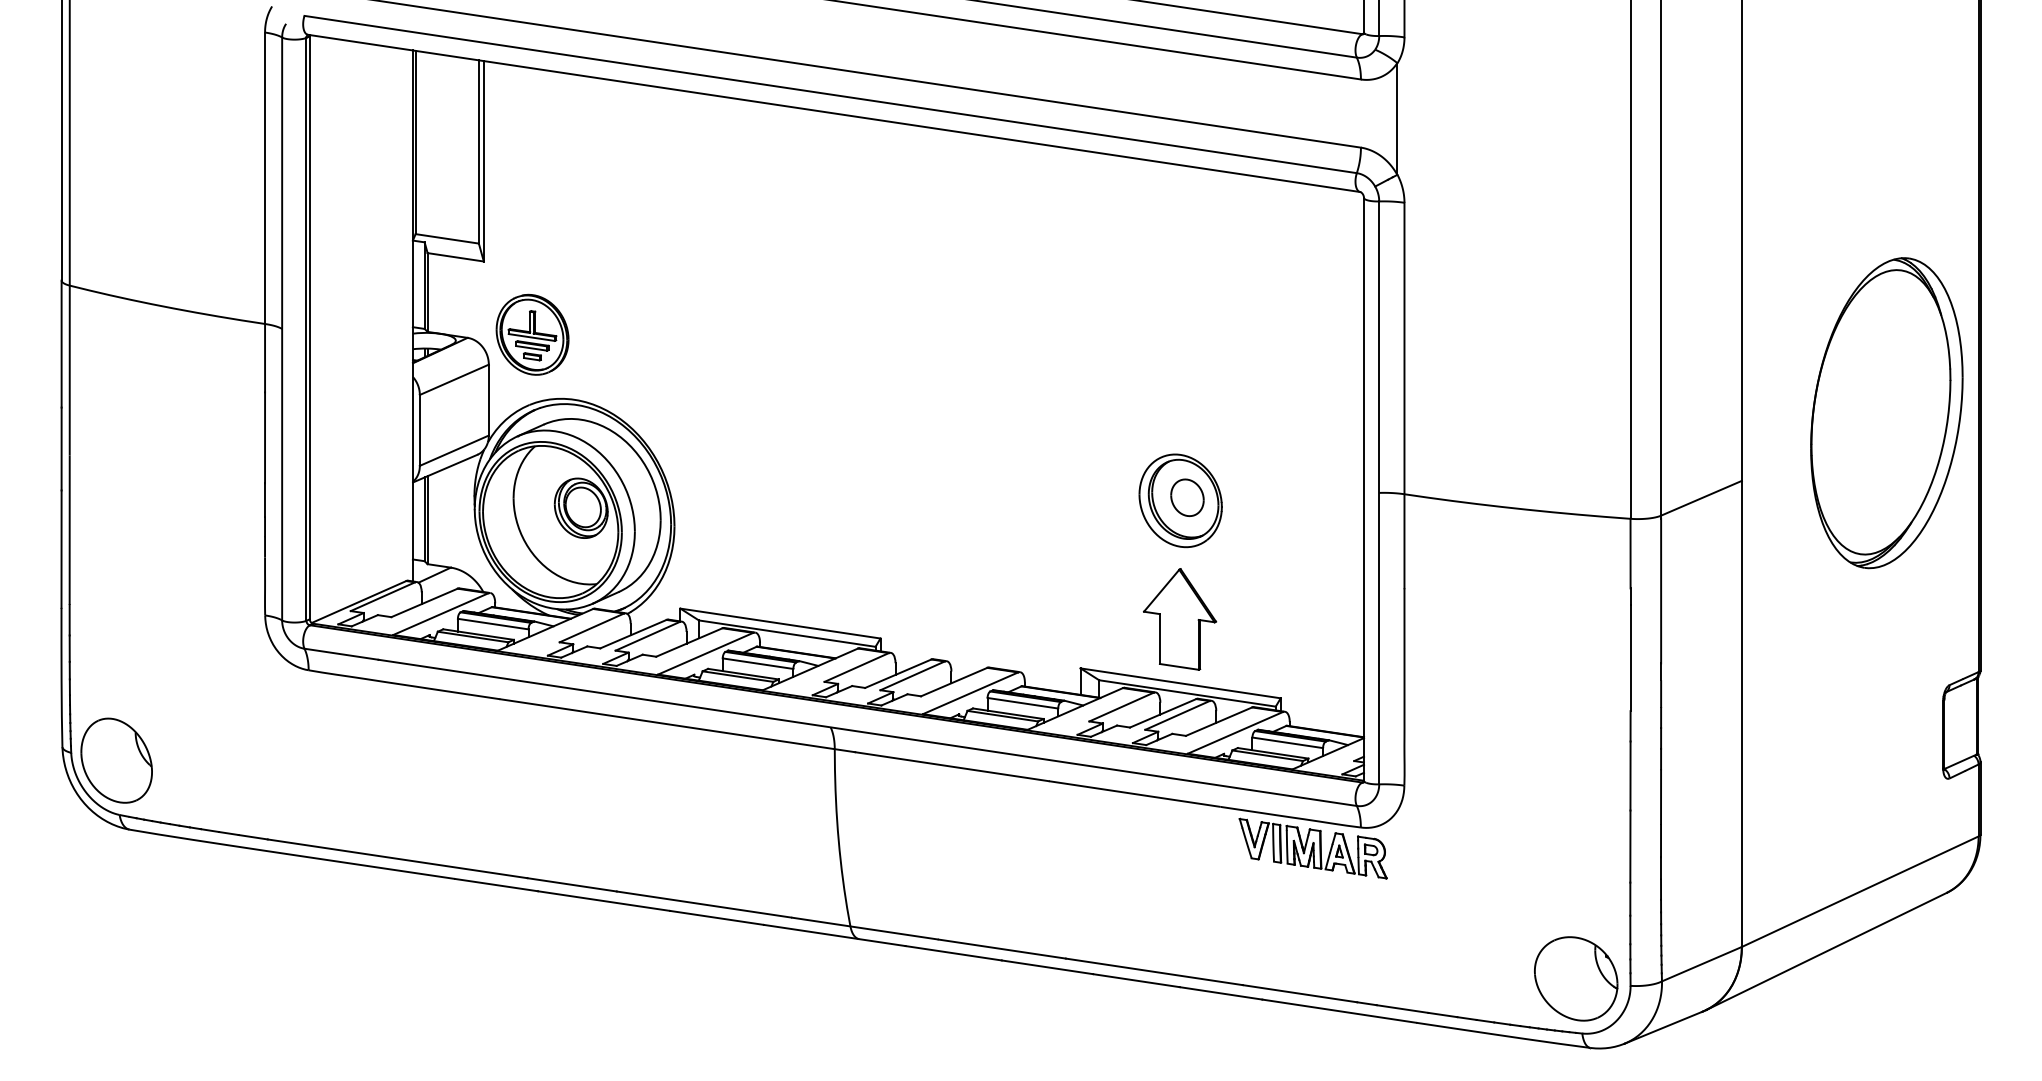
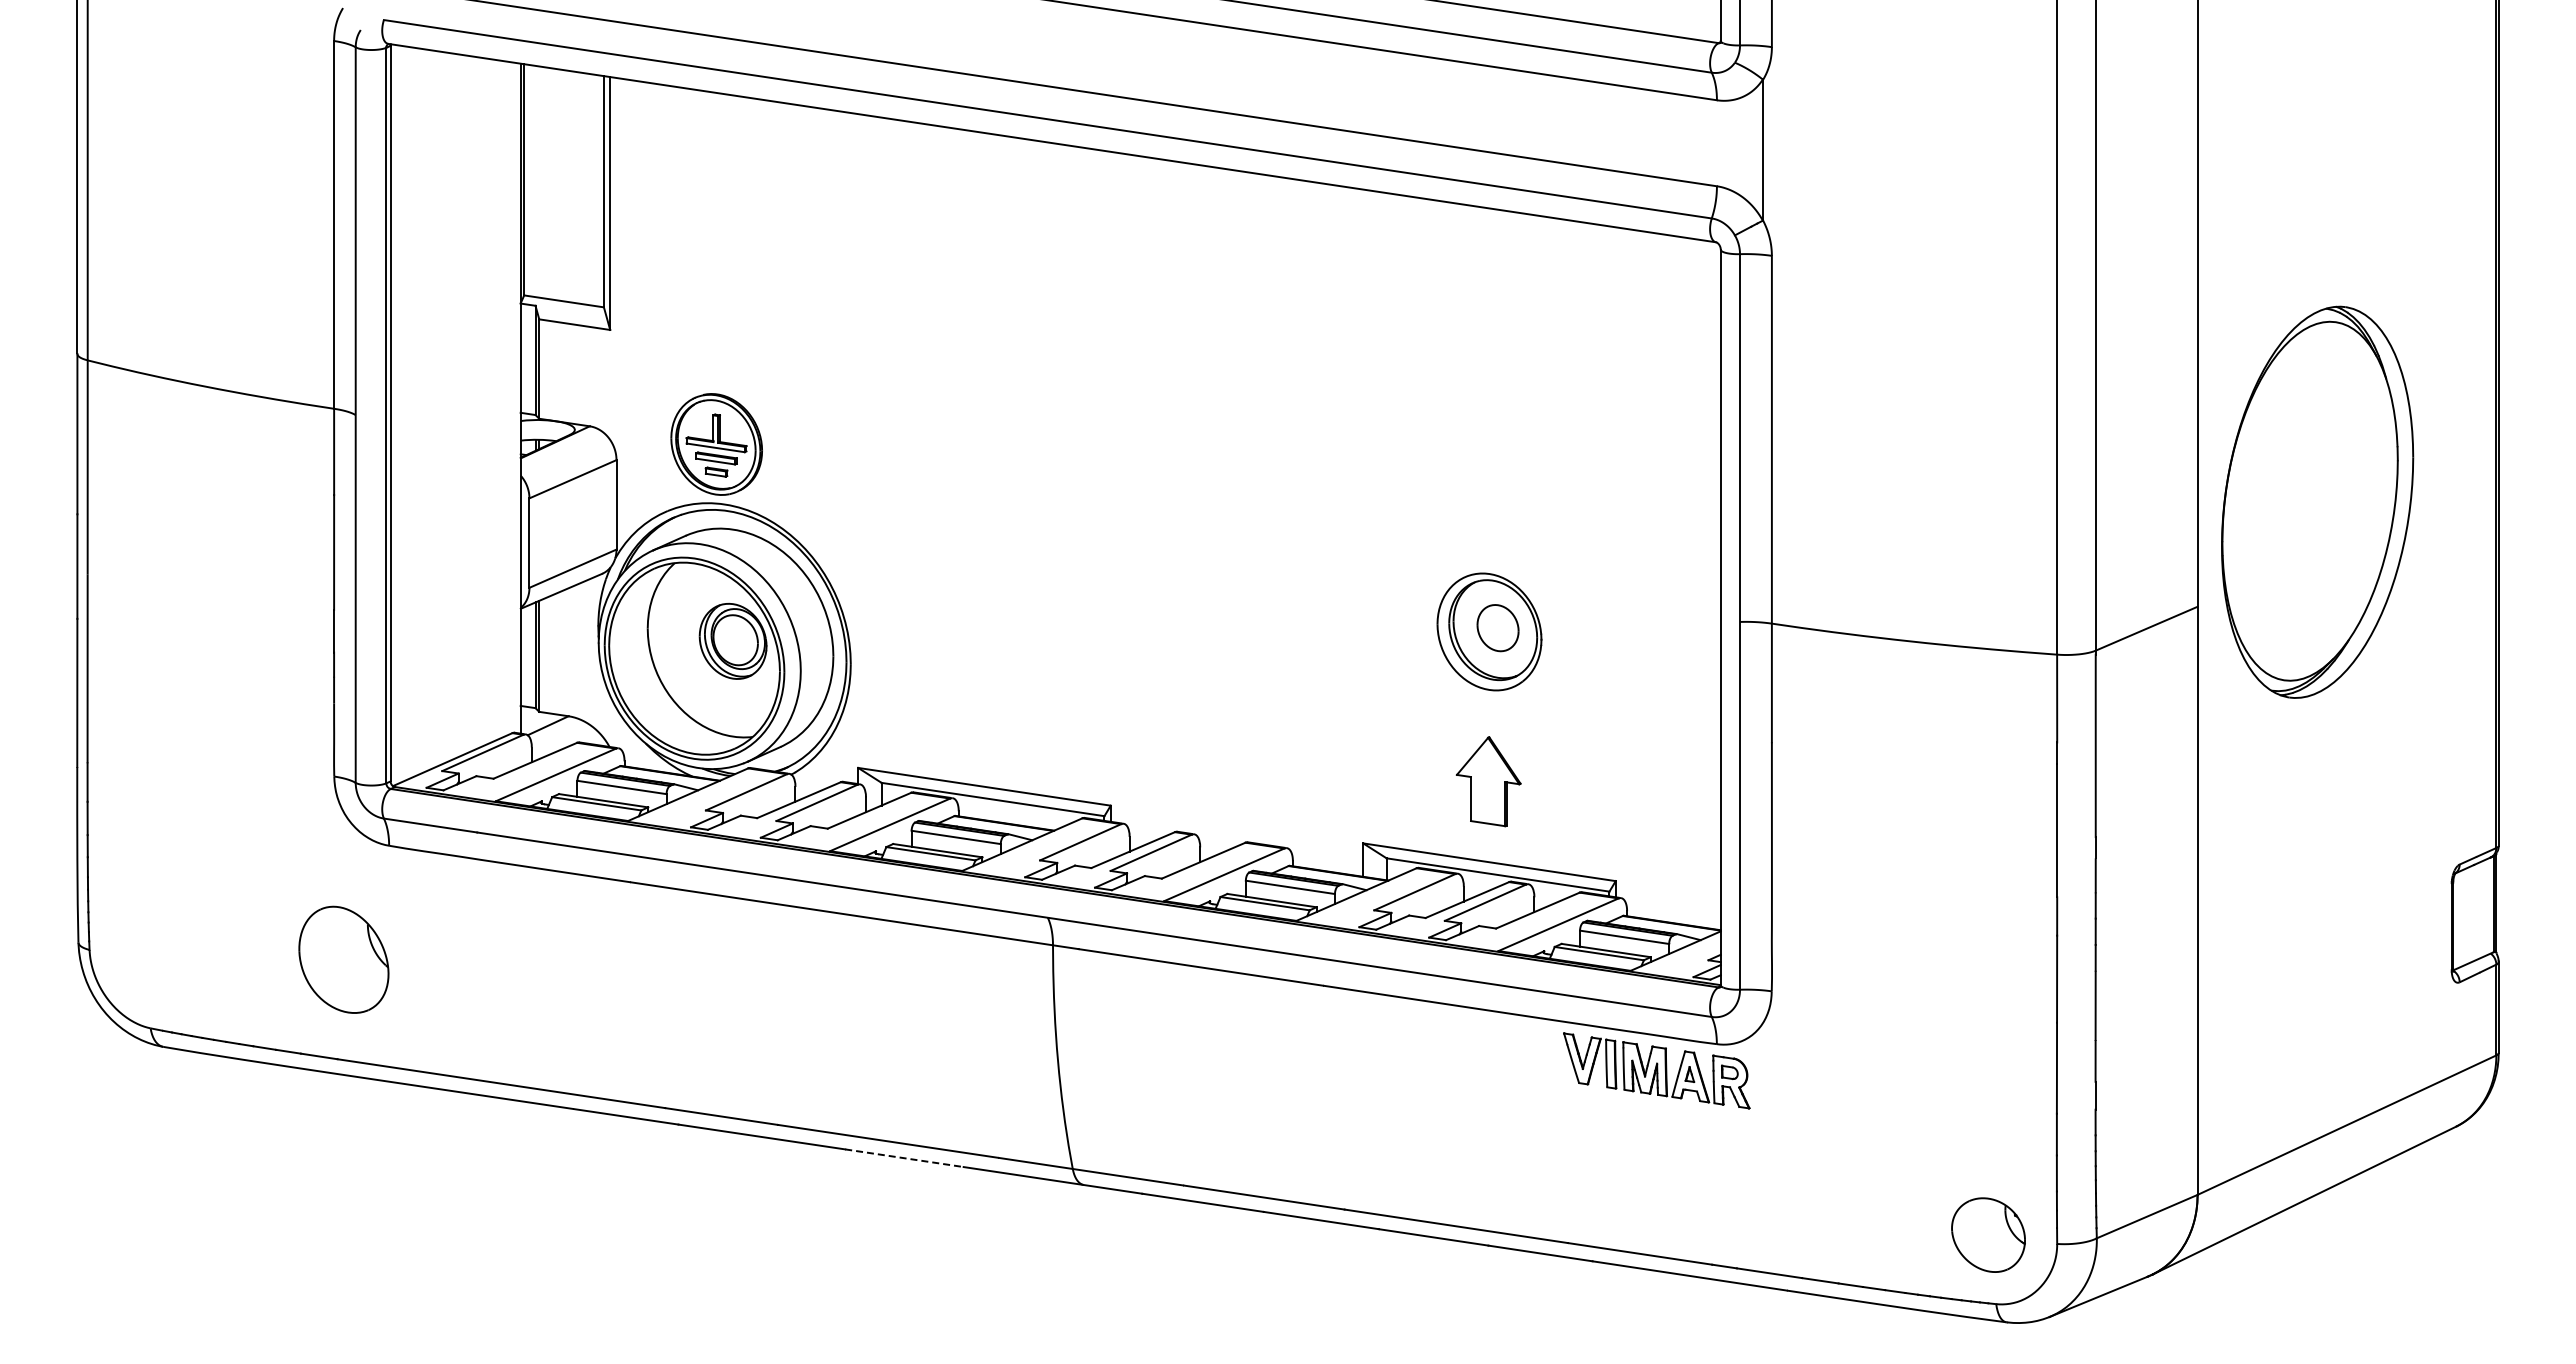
part: (532, 334) -> (716, 444), moved
part: (1886, 412) -> (2317, 501), moved
part: (1179, 619) -> (1488, 781), size x0.7
part: (116, 760) -> (343, 959), moved
line: (717, 918) -> (904, 1158), solid -> dashed
part: (1576, 978) -> (1988, 1234), size x0.7

